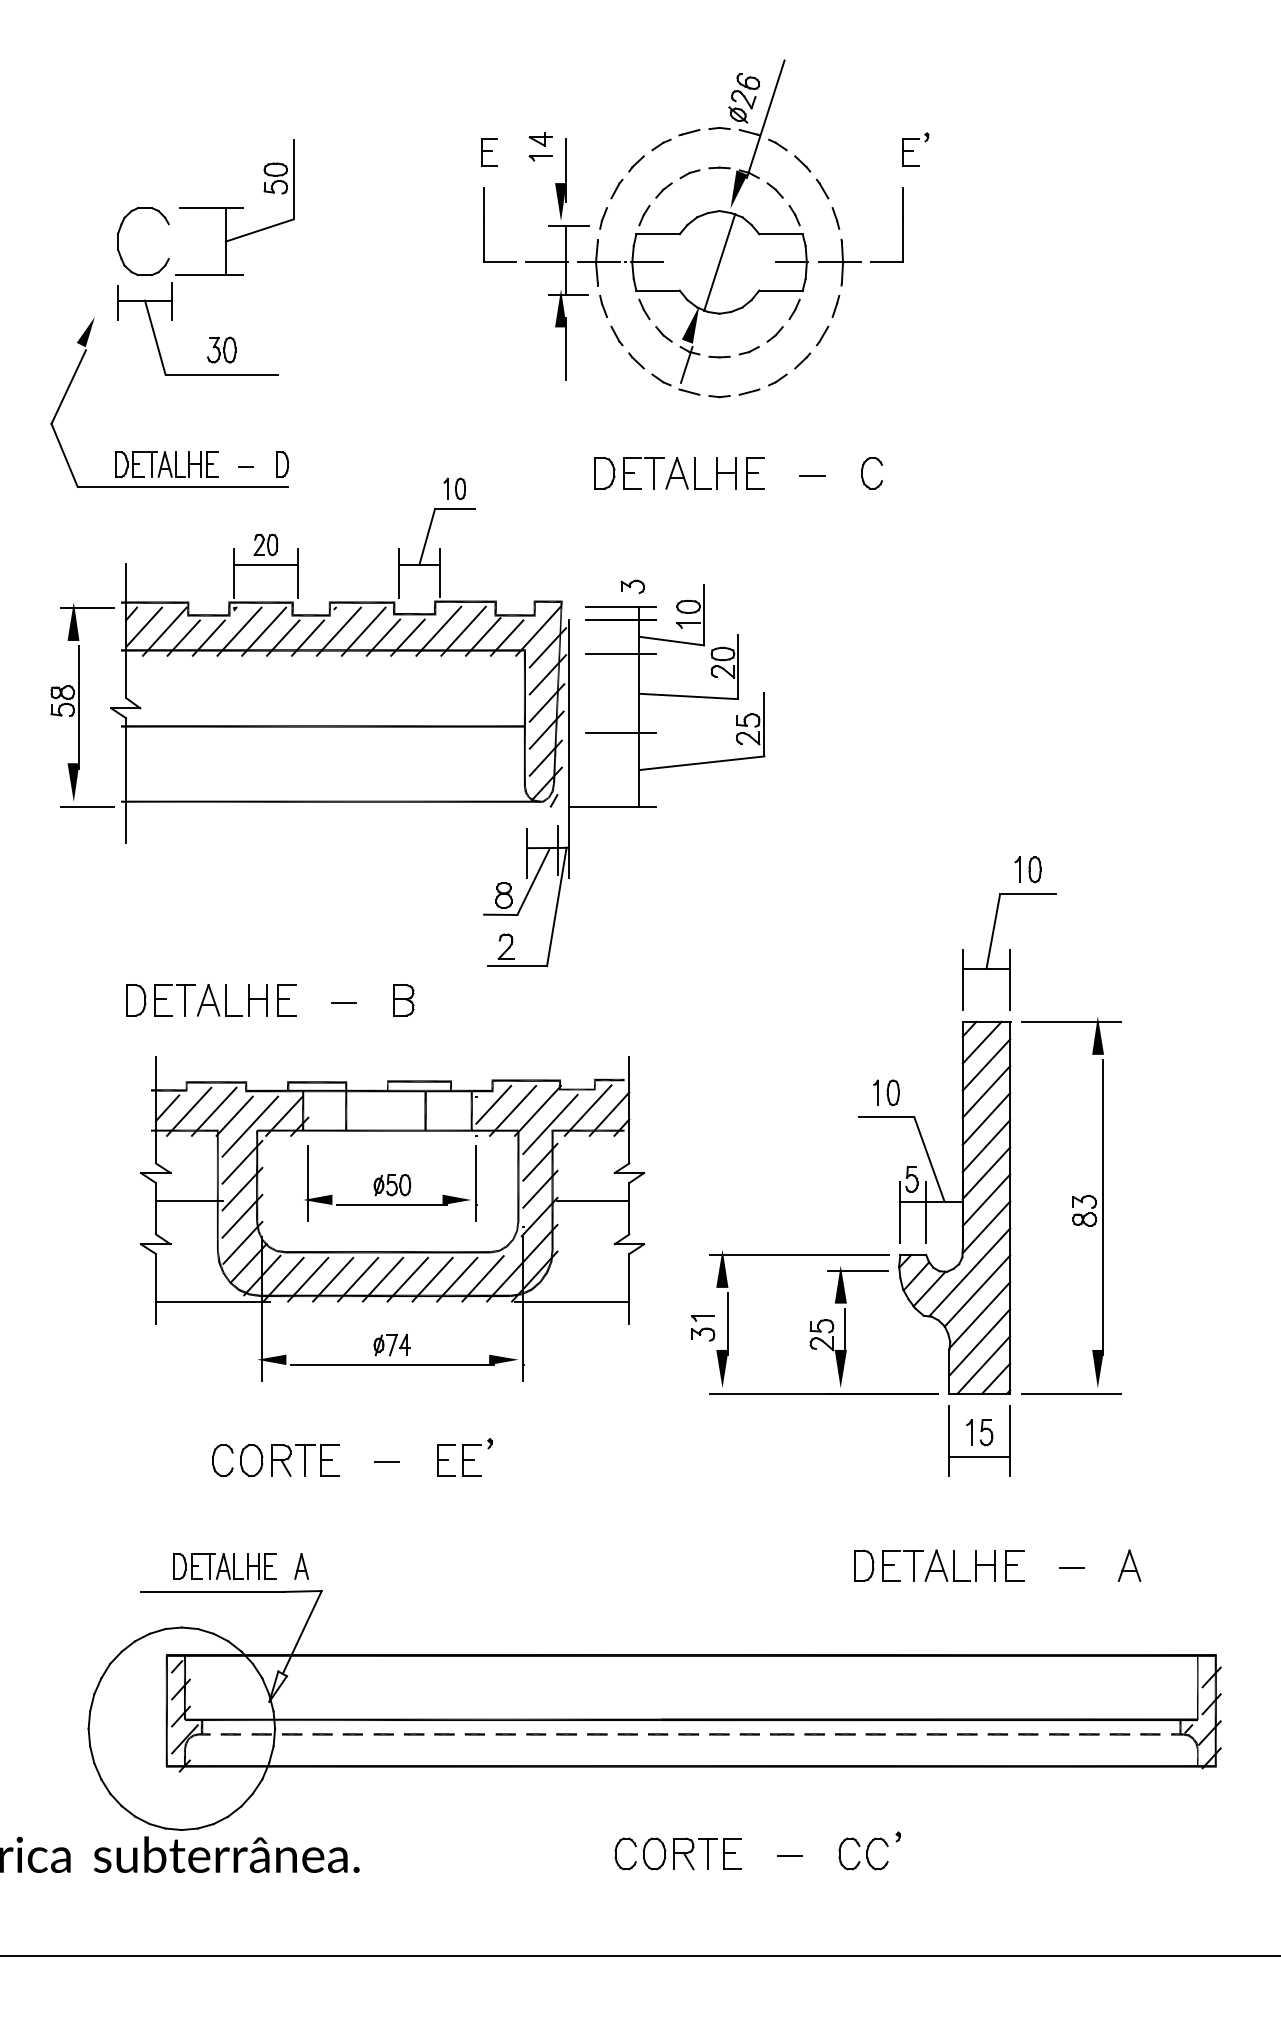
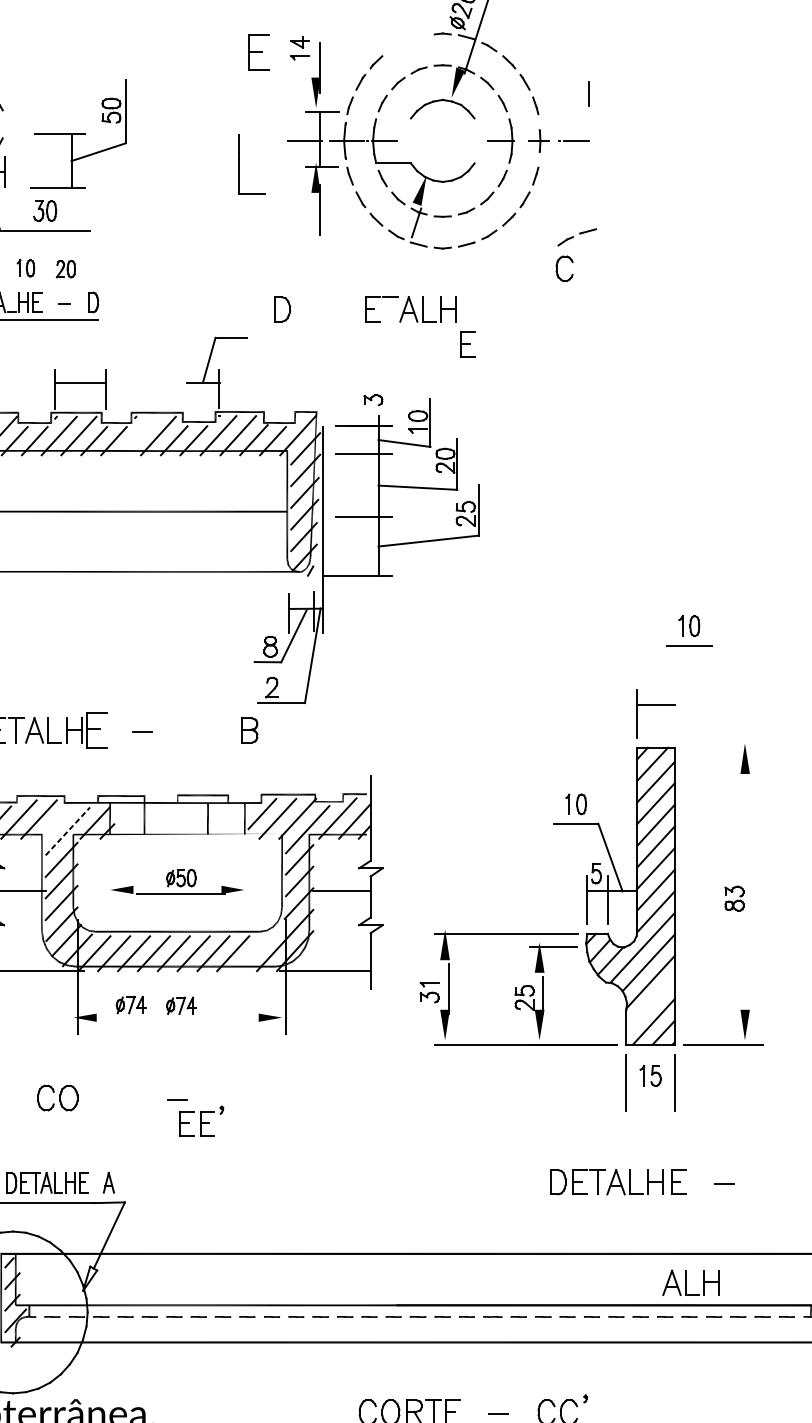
part: (675, 140) -> (576, 237), moved
part: (915, 149) -> (599, 50), removed
part: (489, 152) -> (258, 53), size x1.6
part: (234, 207) -> (78, 133), moved
part: (484, 224) -> (239, 164), moved
line: (657, 234) -> (393, 118), removed
line: (780, 234) -> (491, 118), removed
line: (903, 240) -> (589, 123), removed
line: (719, 262) -> (442, 141), removed
part: (839, 262) -> (538, 141), size x0.6
line: (780, 290) -> (491, 163), removed
line: (175, 464) -> (8, 302), removed
part: (604, 473) -> (282, 309), moved
line: (654, 473) -> (390, 309), removed
part: (755, 473) -> (468, 344), moved
line: (812, 475) -> (517, 311), removed
part: (863, 477) -> (557, 272), moved
part: (454, 488) -> (25, 268), moved
part: (265, 544) -> (65, 268), moved
line: (398, 573) -> (186, 389), removed
line: (620, 606) -> (363, 415), removed
line: (338, 631) -> (138, 435), removed
line: (993, 931) -> (661, 675), removed
line: (1010, 979) -> (675, 713), removed
part: (286, 1000) -> (96, 730), size x1.4
part: (403, 1000) -> (249, 730), moved
line: (1070, 1021) -> (723, 747), removed
line: (234, 1115) -> (55, 822), removed
line: (250, 1126) -> (68, 831), solid -> dashed
fill: (387, 1130) -> (177, 834), removed
line: (308, 1183) -> (114, 876), removed
line: (476, 1183) -> (248, 876), removed
line: (1102, 1207) -> (748, 895), removed
line: (482, 1278) -> (253, 952), removed
line: (979, 1342) -> (650, 1003), removed
part: (328, 1343) -> (130, 1004), added
line: (392, 1365) -> (181, 1022), removed
part: (464, 1457) -> (201, 1121), moved
line: (979, 1457) -> (650, 1095), removed
part: (305, 1460) -> (111, 1098), removed
part: (1129, 1565) -> (770, 1182), removed
part: (1029, 1691) -> (690, 1282), added

